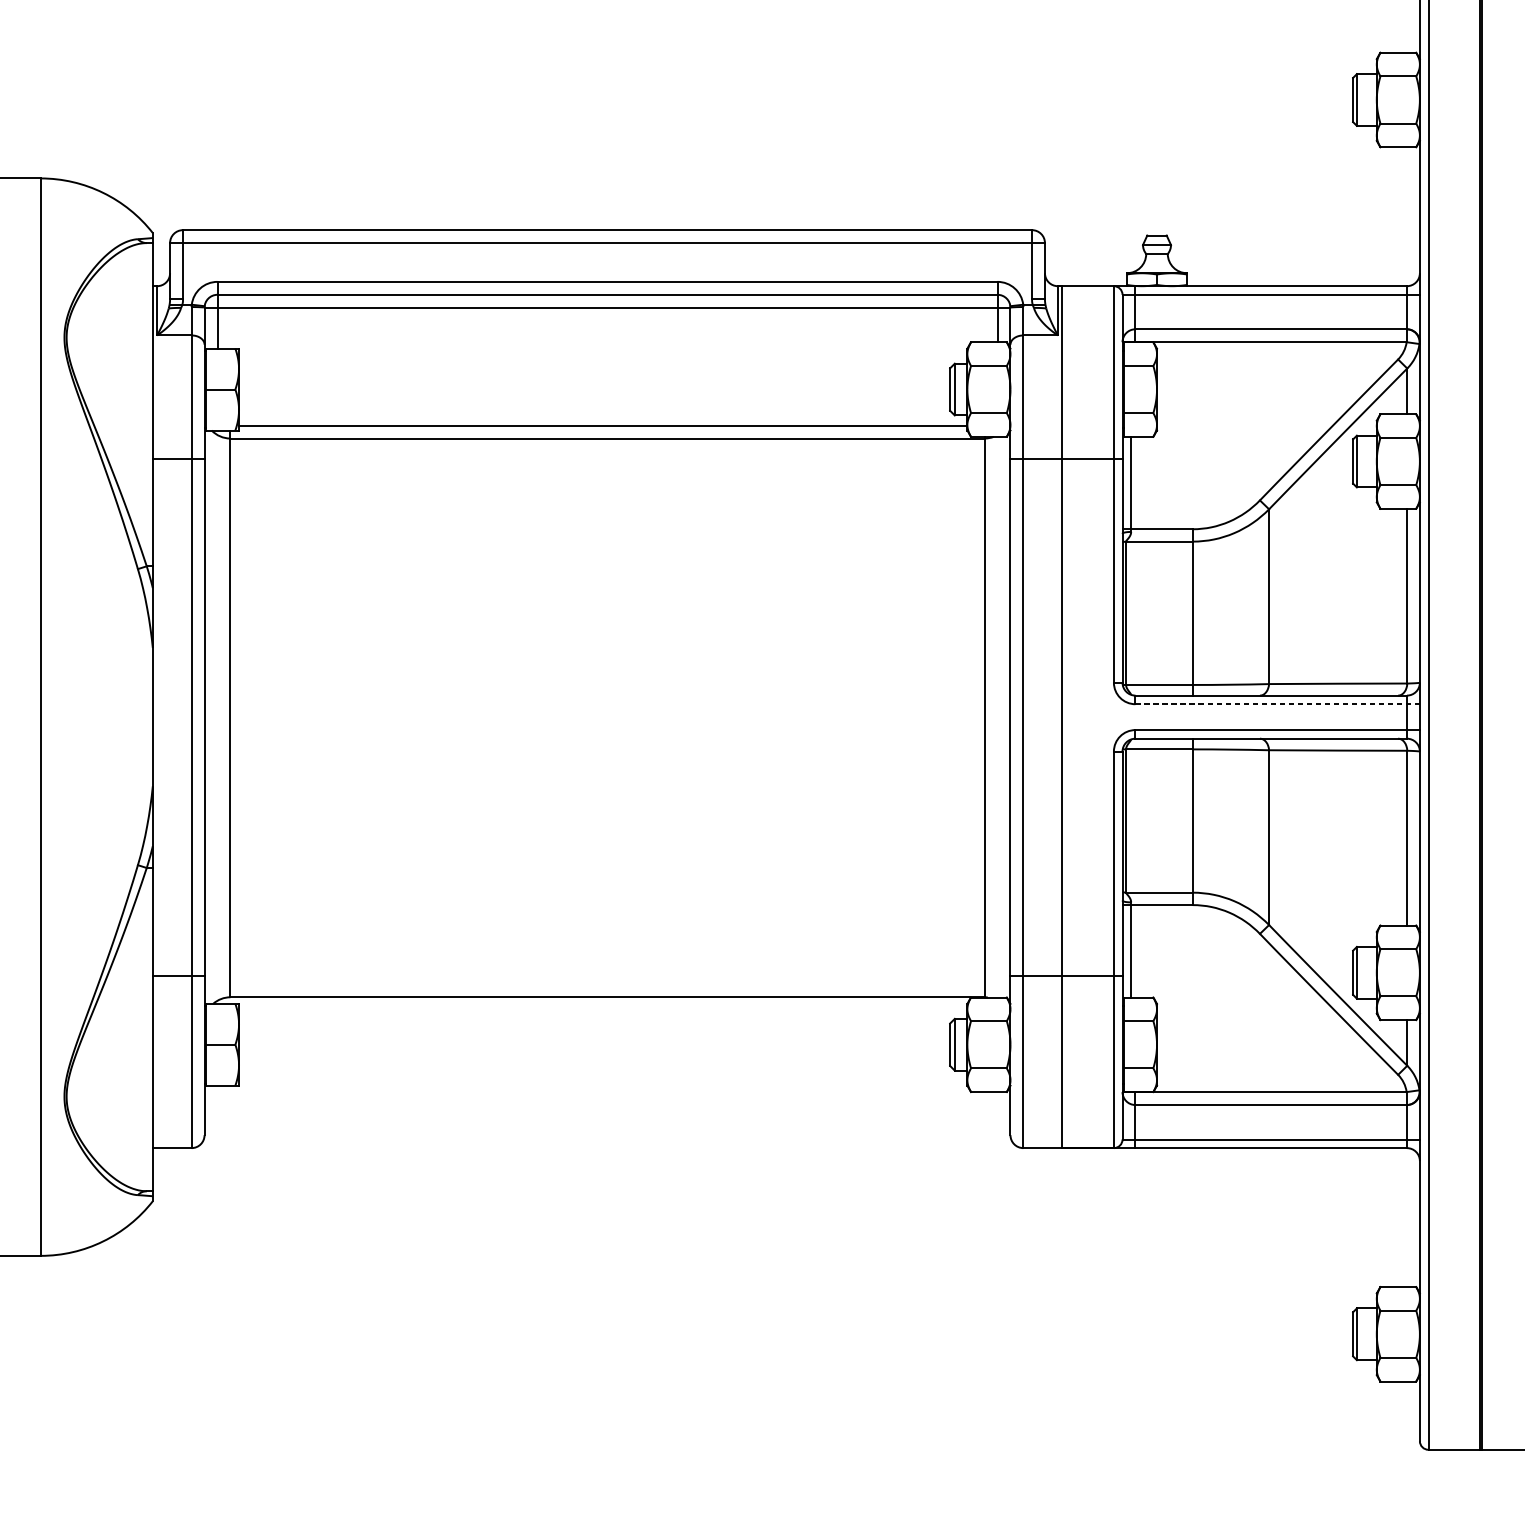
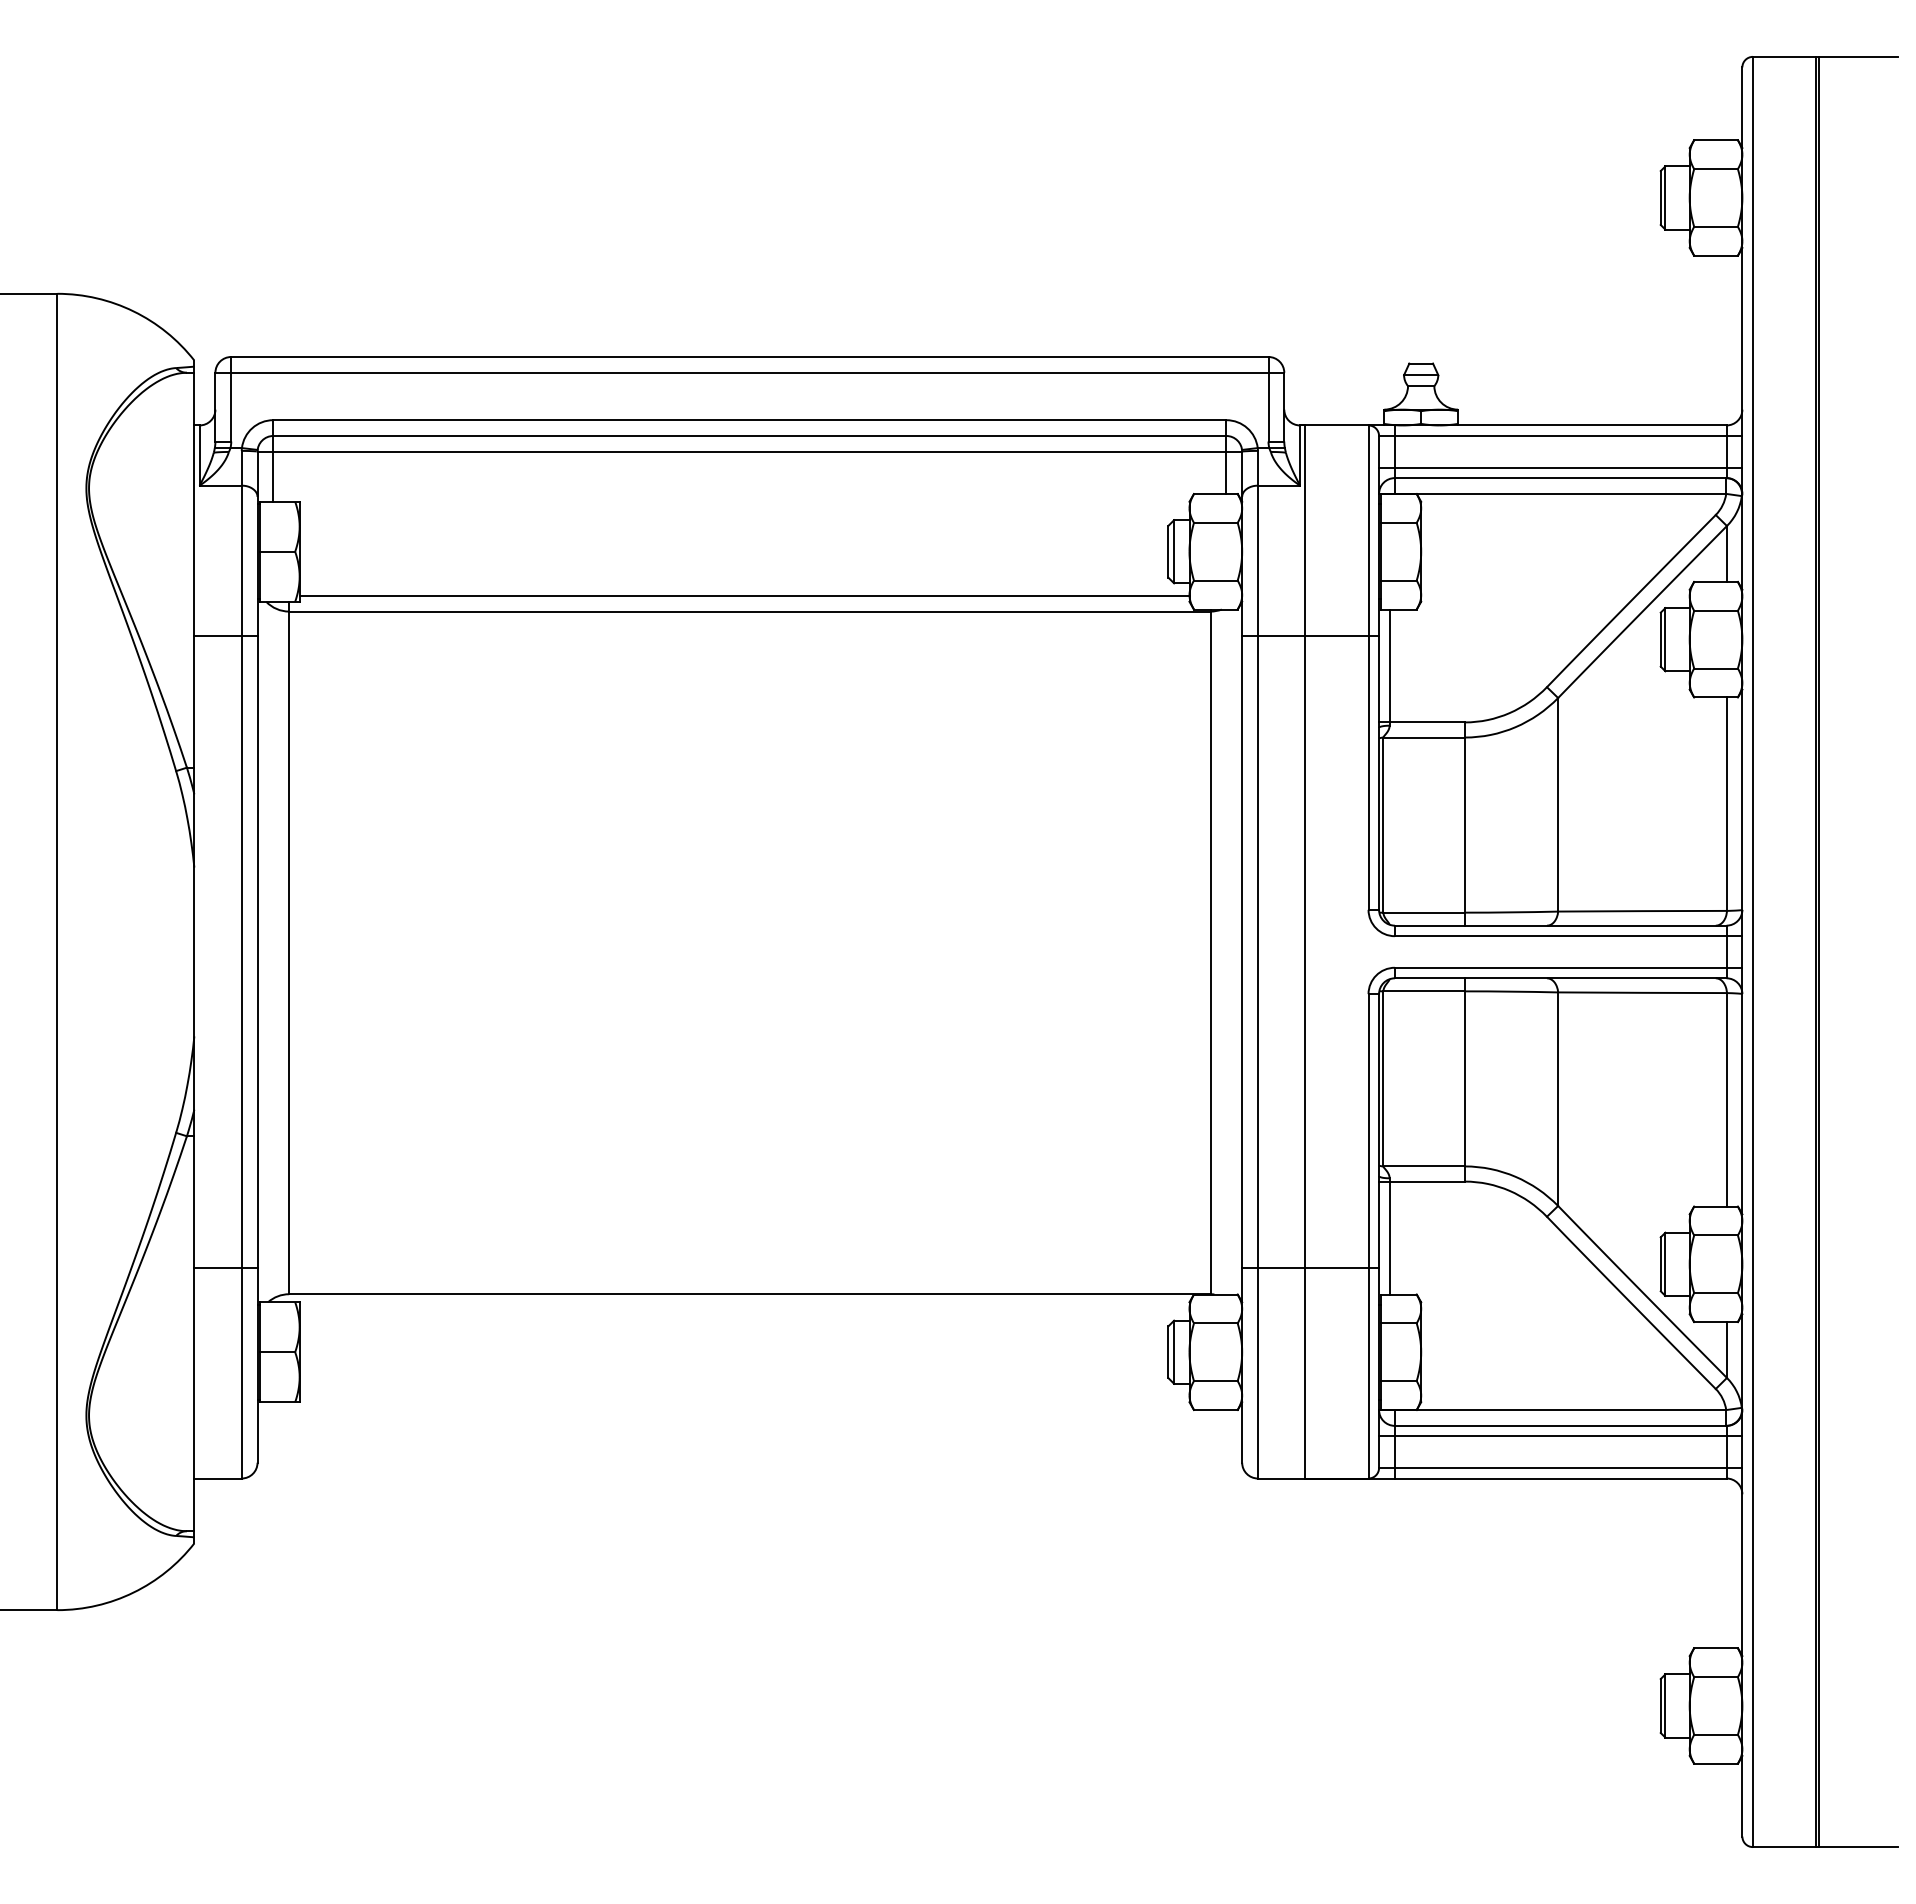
line: (1271, 320) -> (1560, 467), added
line: (1277, 704) -> (1568, 936), dashed -> solid
line: (1271, 1113) -> (1560, 1436), added

